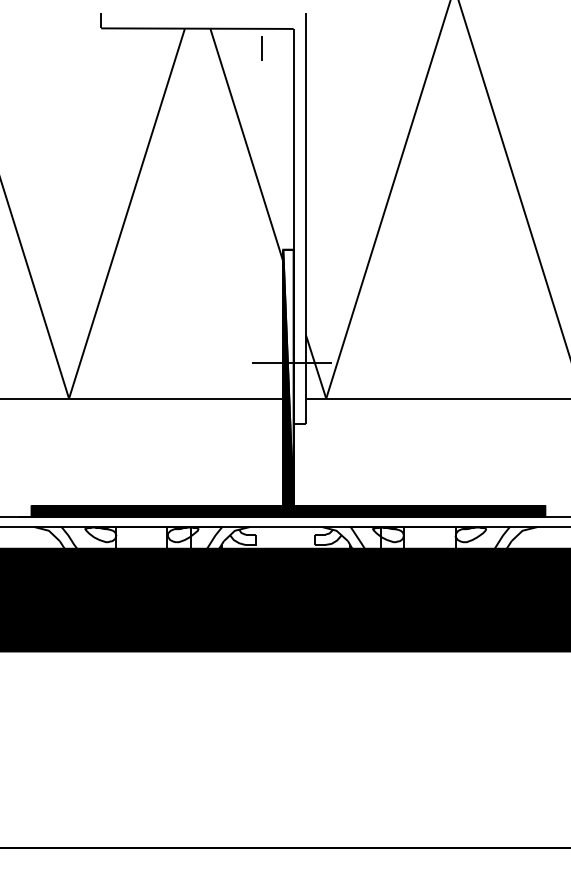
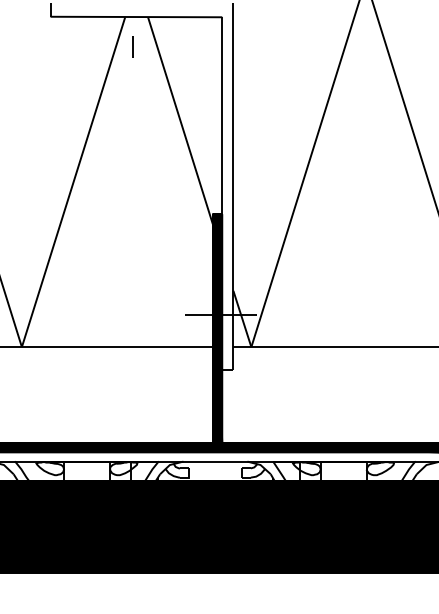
line: (261, 48) -> (132, 47), moved
fill: (288, 377) -> (217, 328), added

